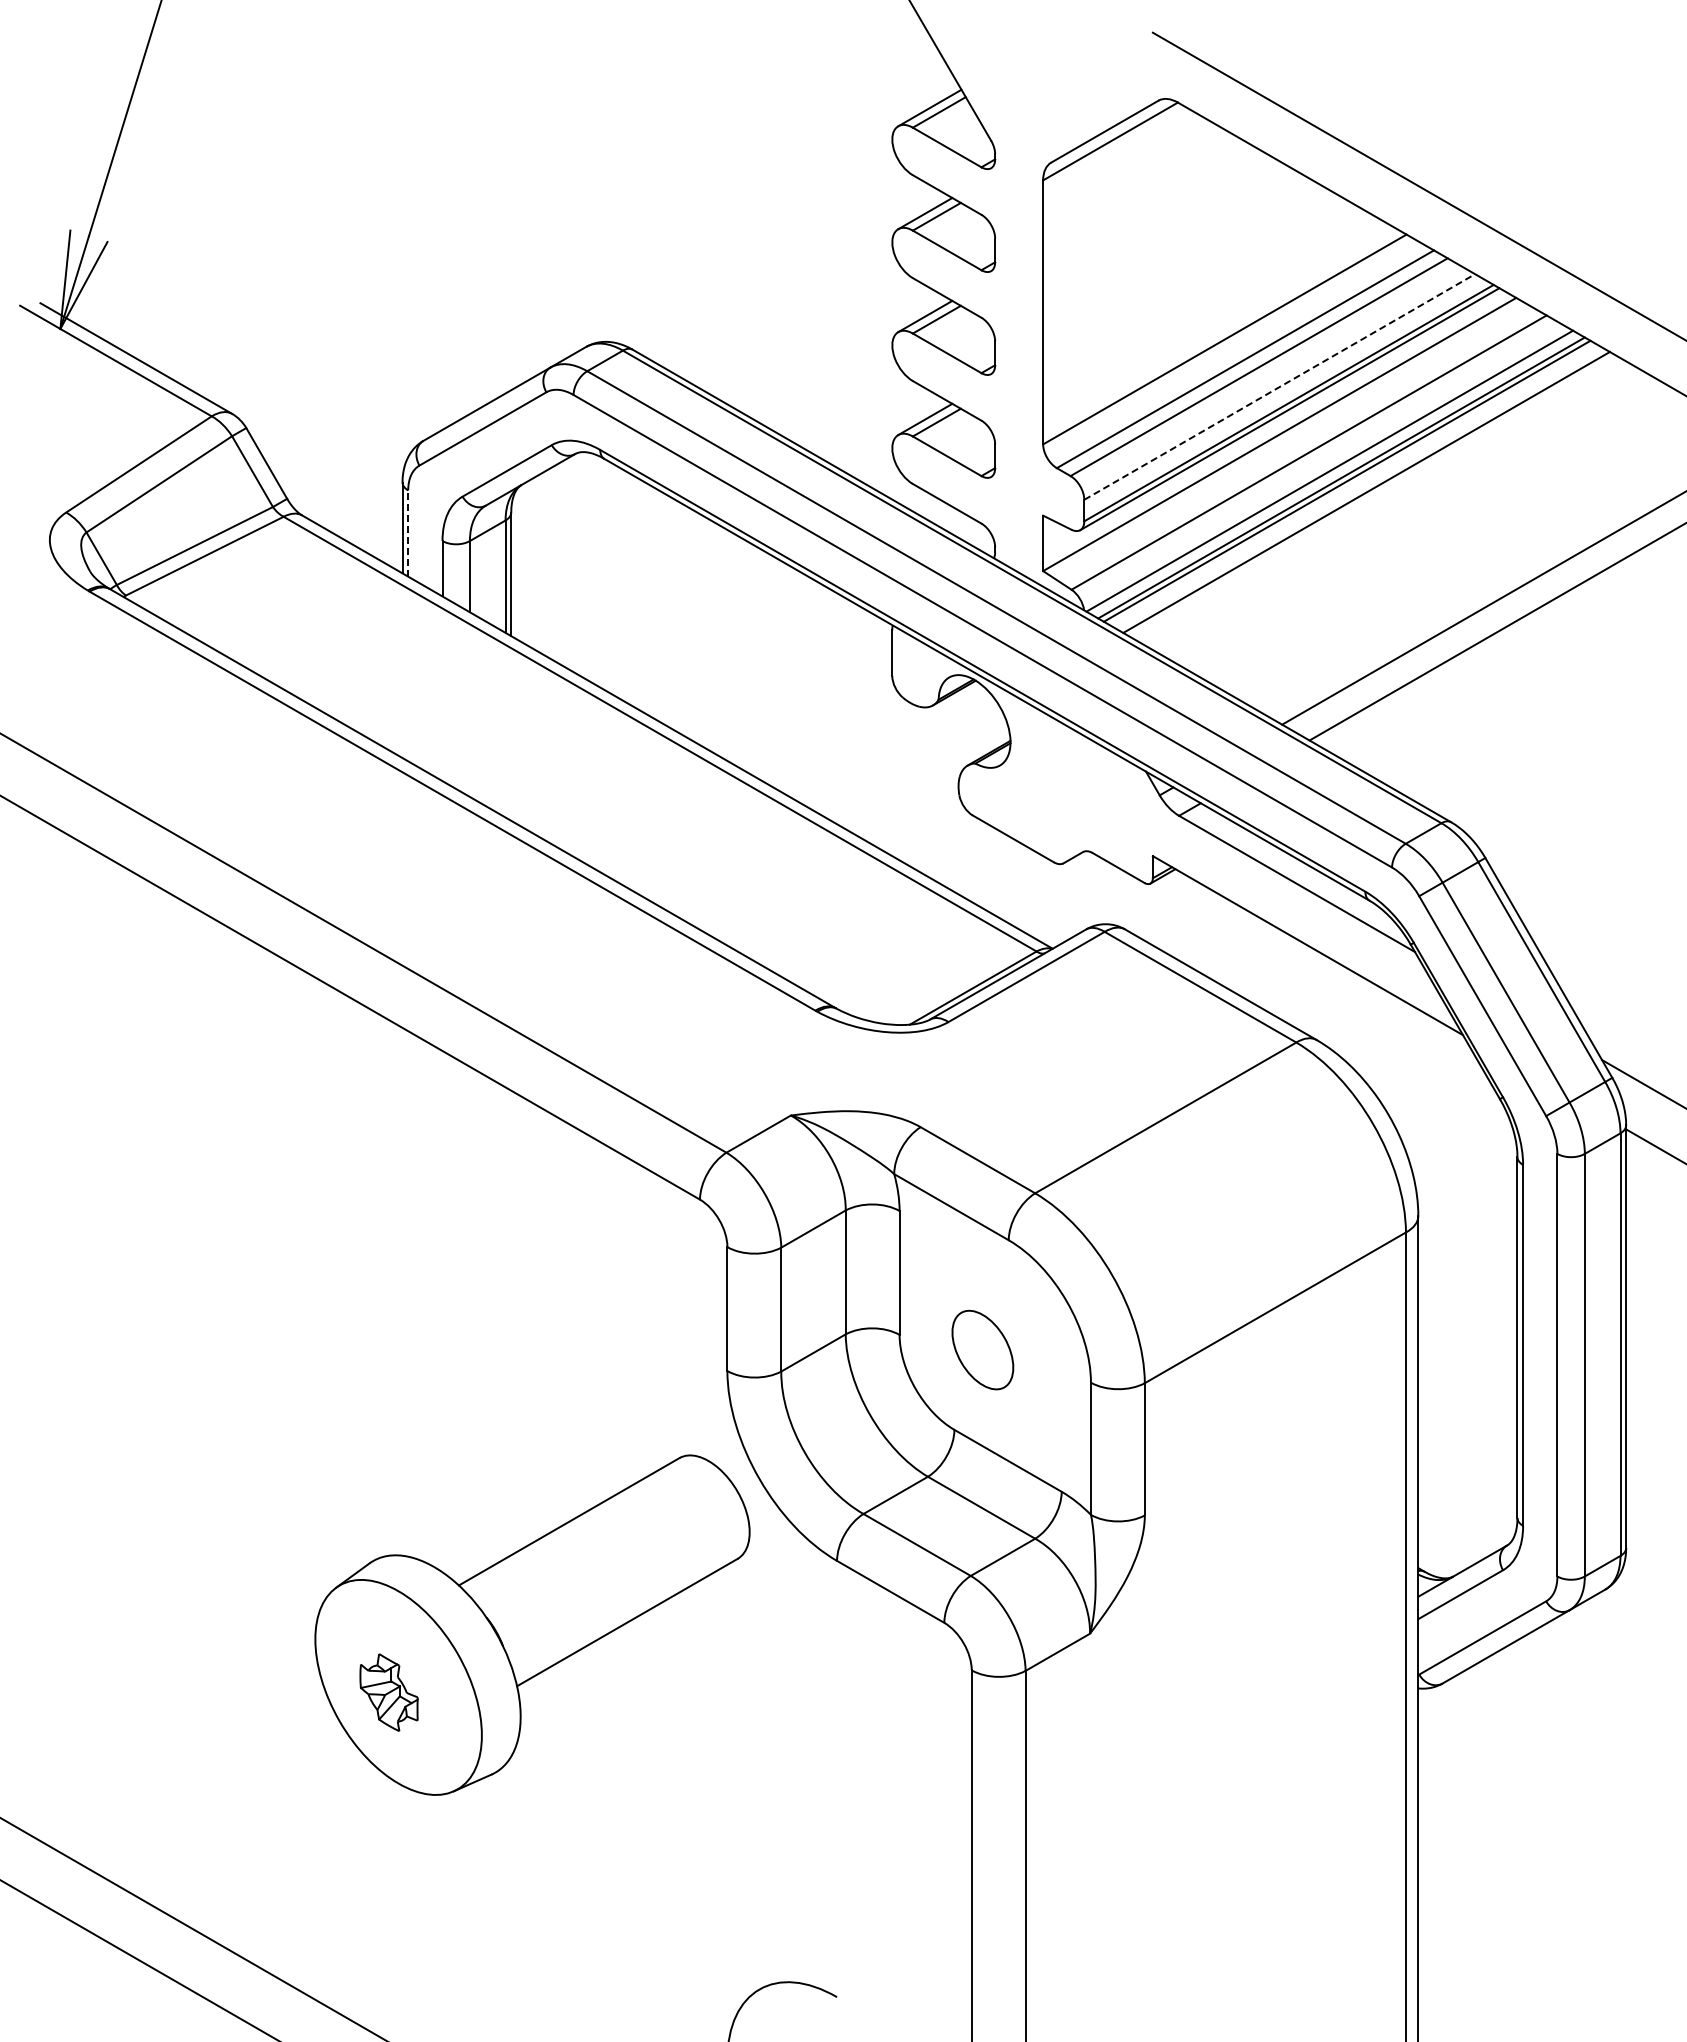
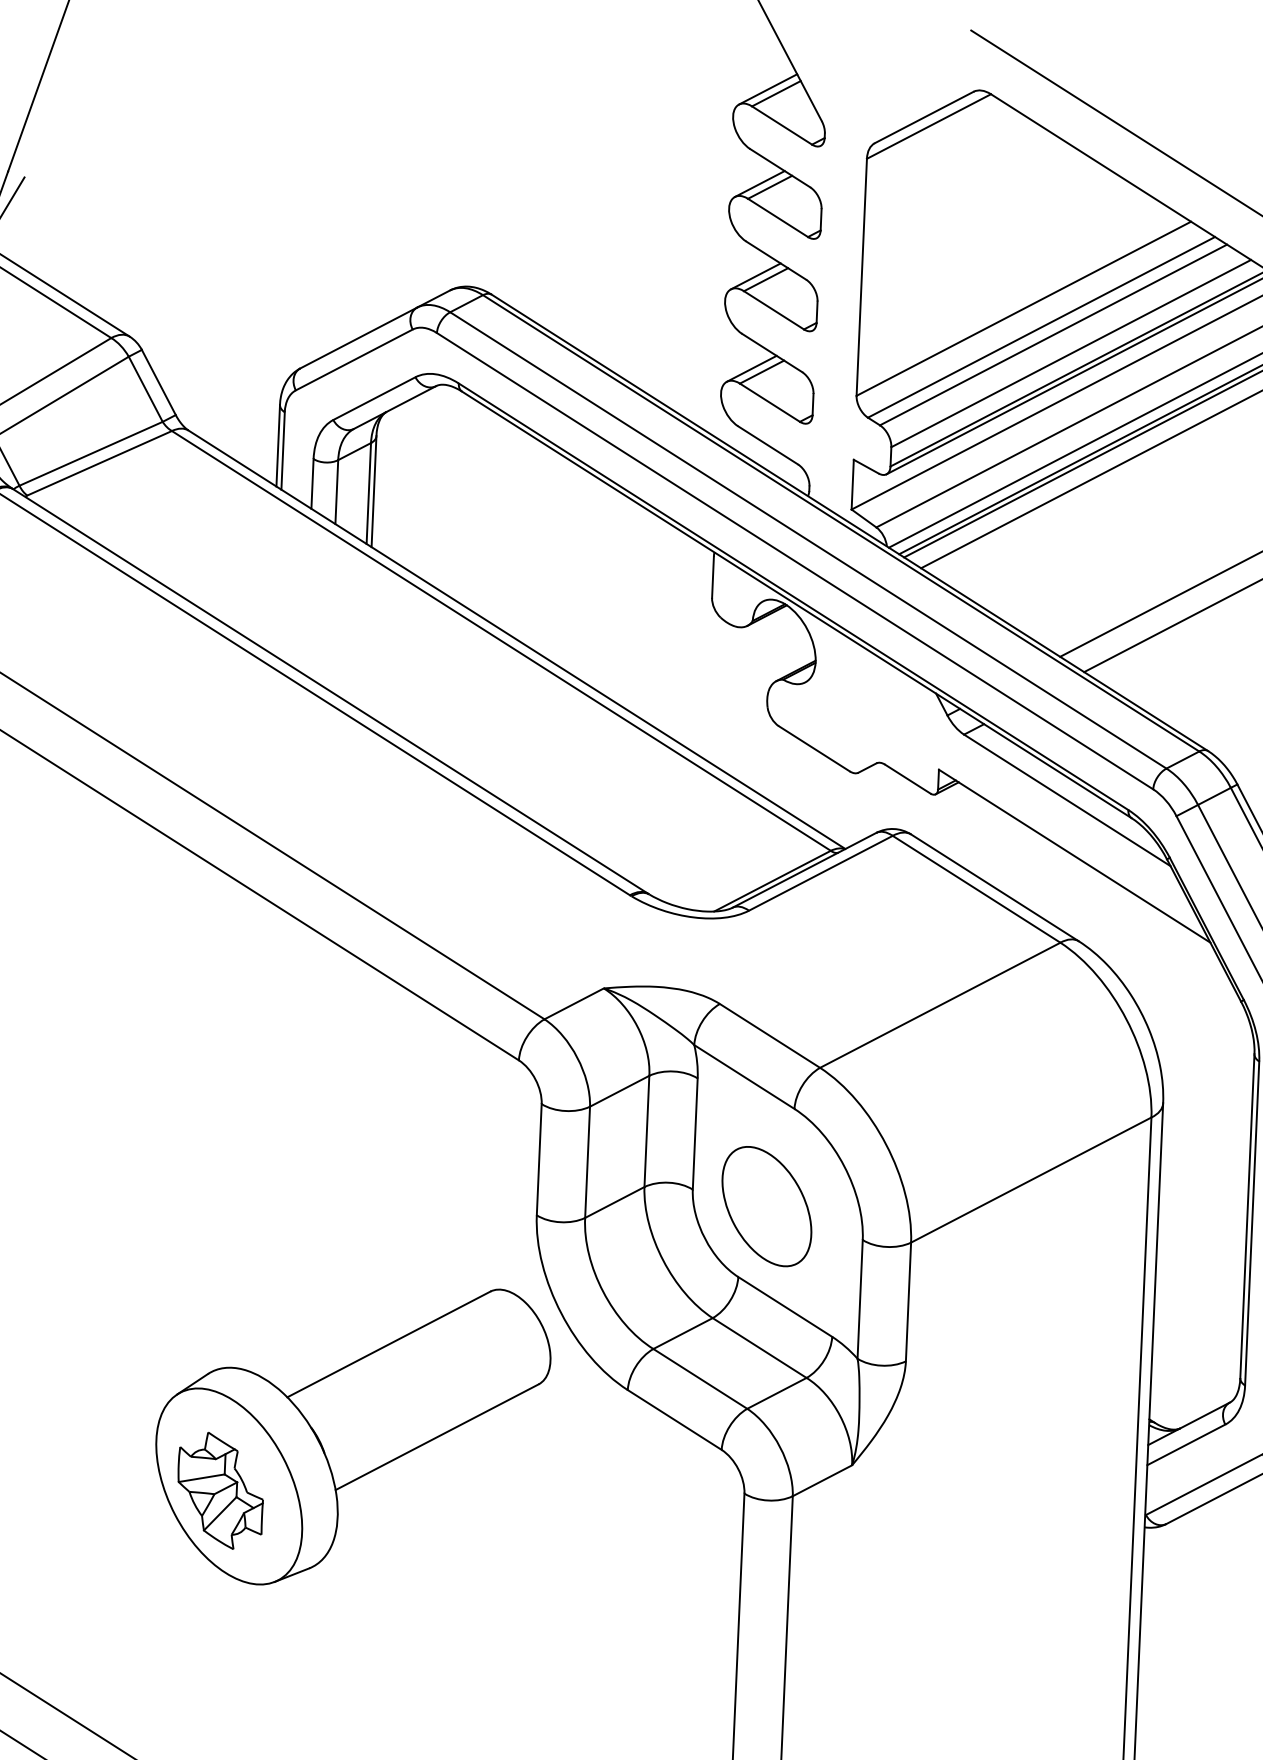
line: (1279, 387) -> (1071, 354), dashed -> solid
line: (408, 533) -> (283, 450), dashed -> solid
part: (982, 1349) -> (766, 1206), size x1.67
part: (388, 1692) -> (219, 1490), size x1.67

